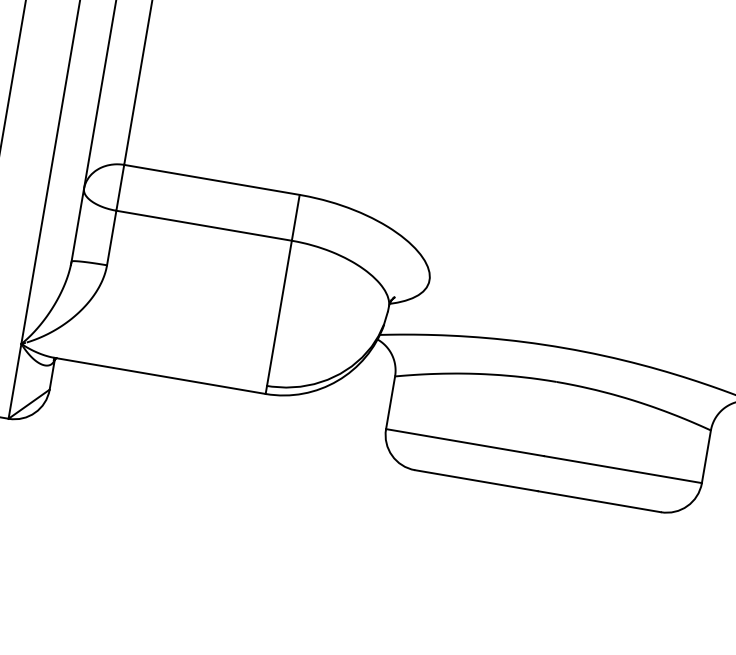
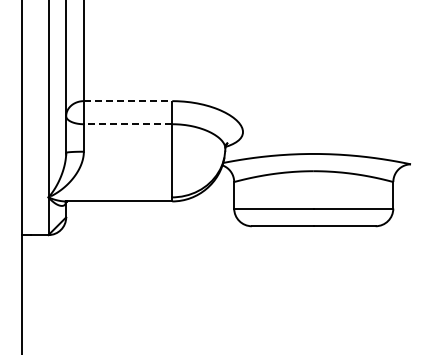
line: (212, 180) -> (128, 101), solid -> dashed
line: (202, 226) -> (127, 124), solid -> dashed

